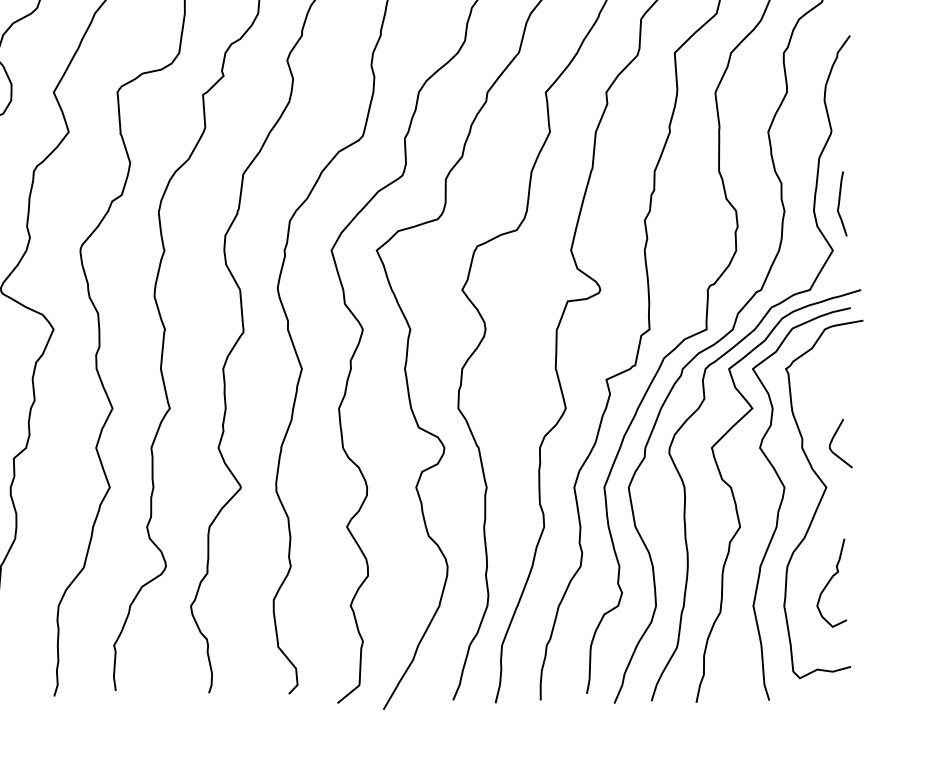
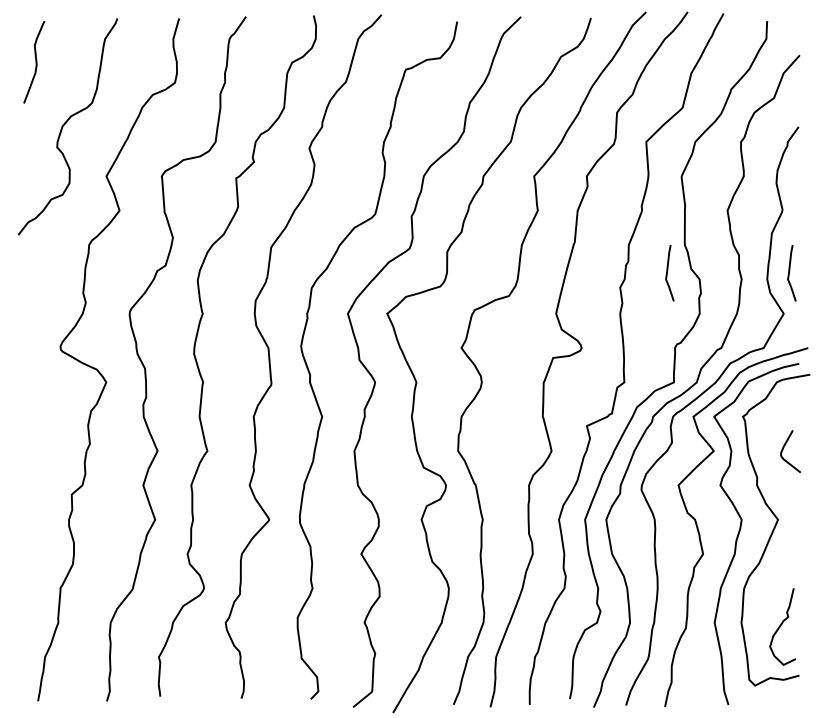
curve: (699, 204) -> (667, 273), added
curve: (832, 442) -> (783, 450), moved
curve: (830, 581) -> (781, 625), moved

